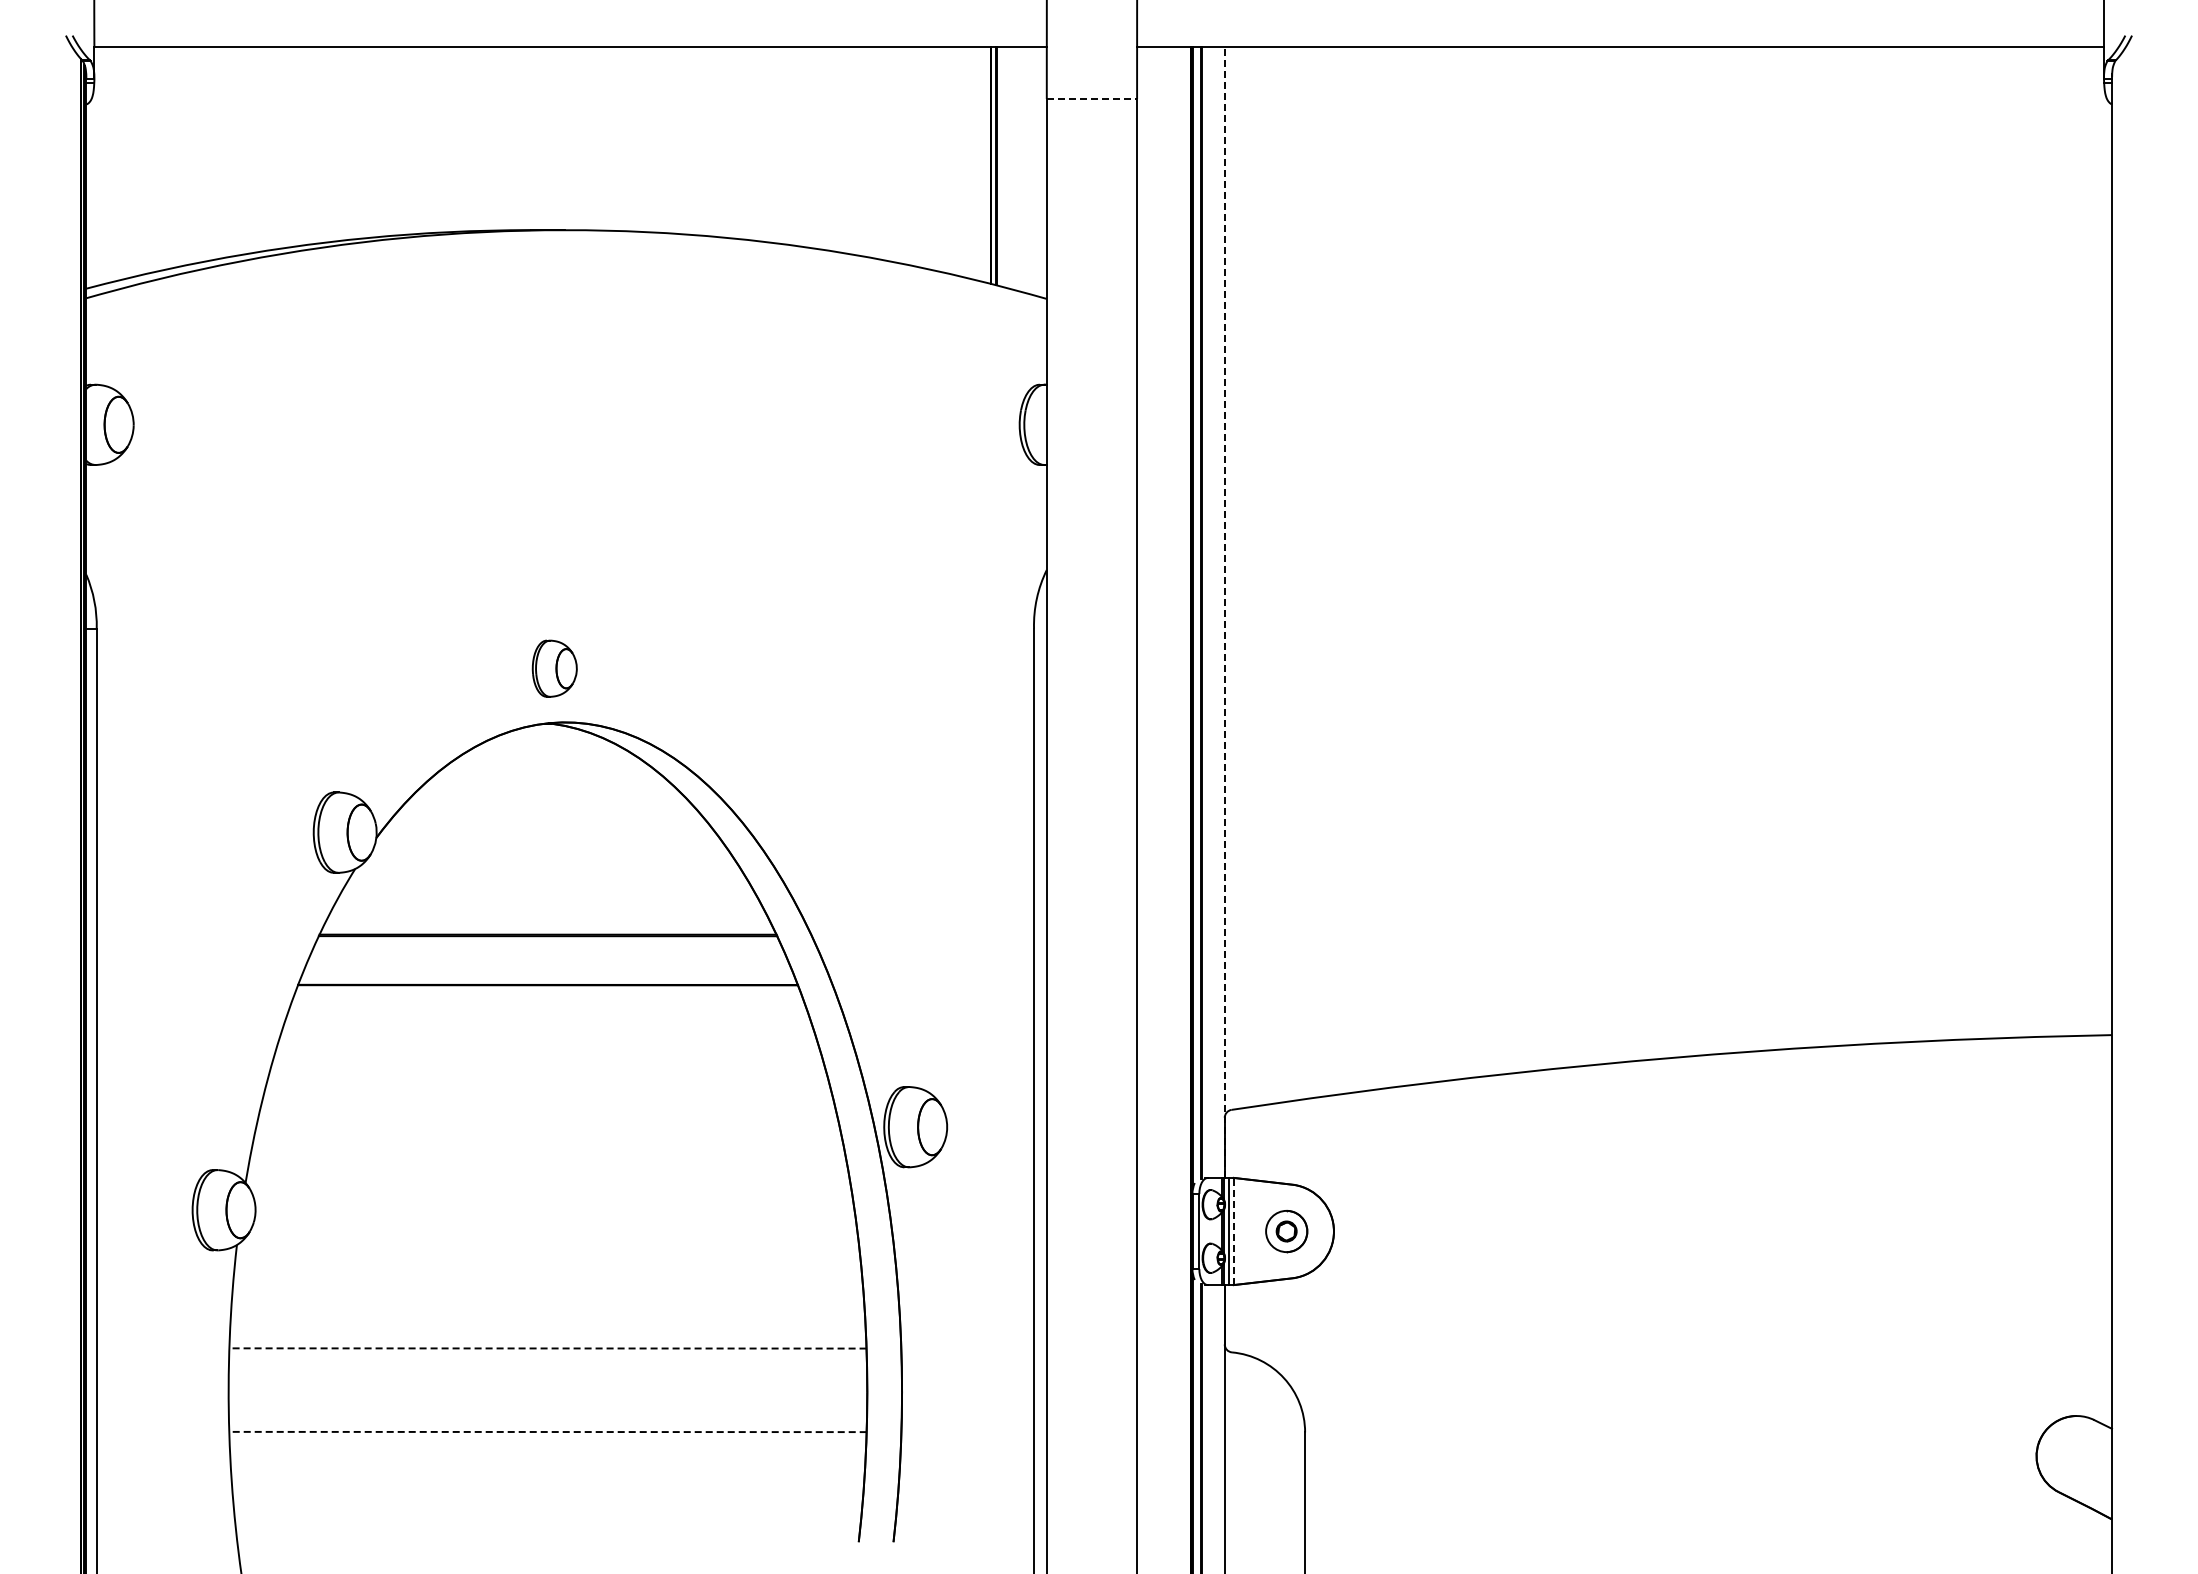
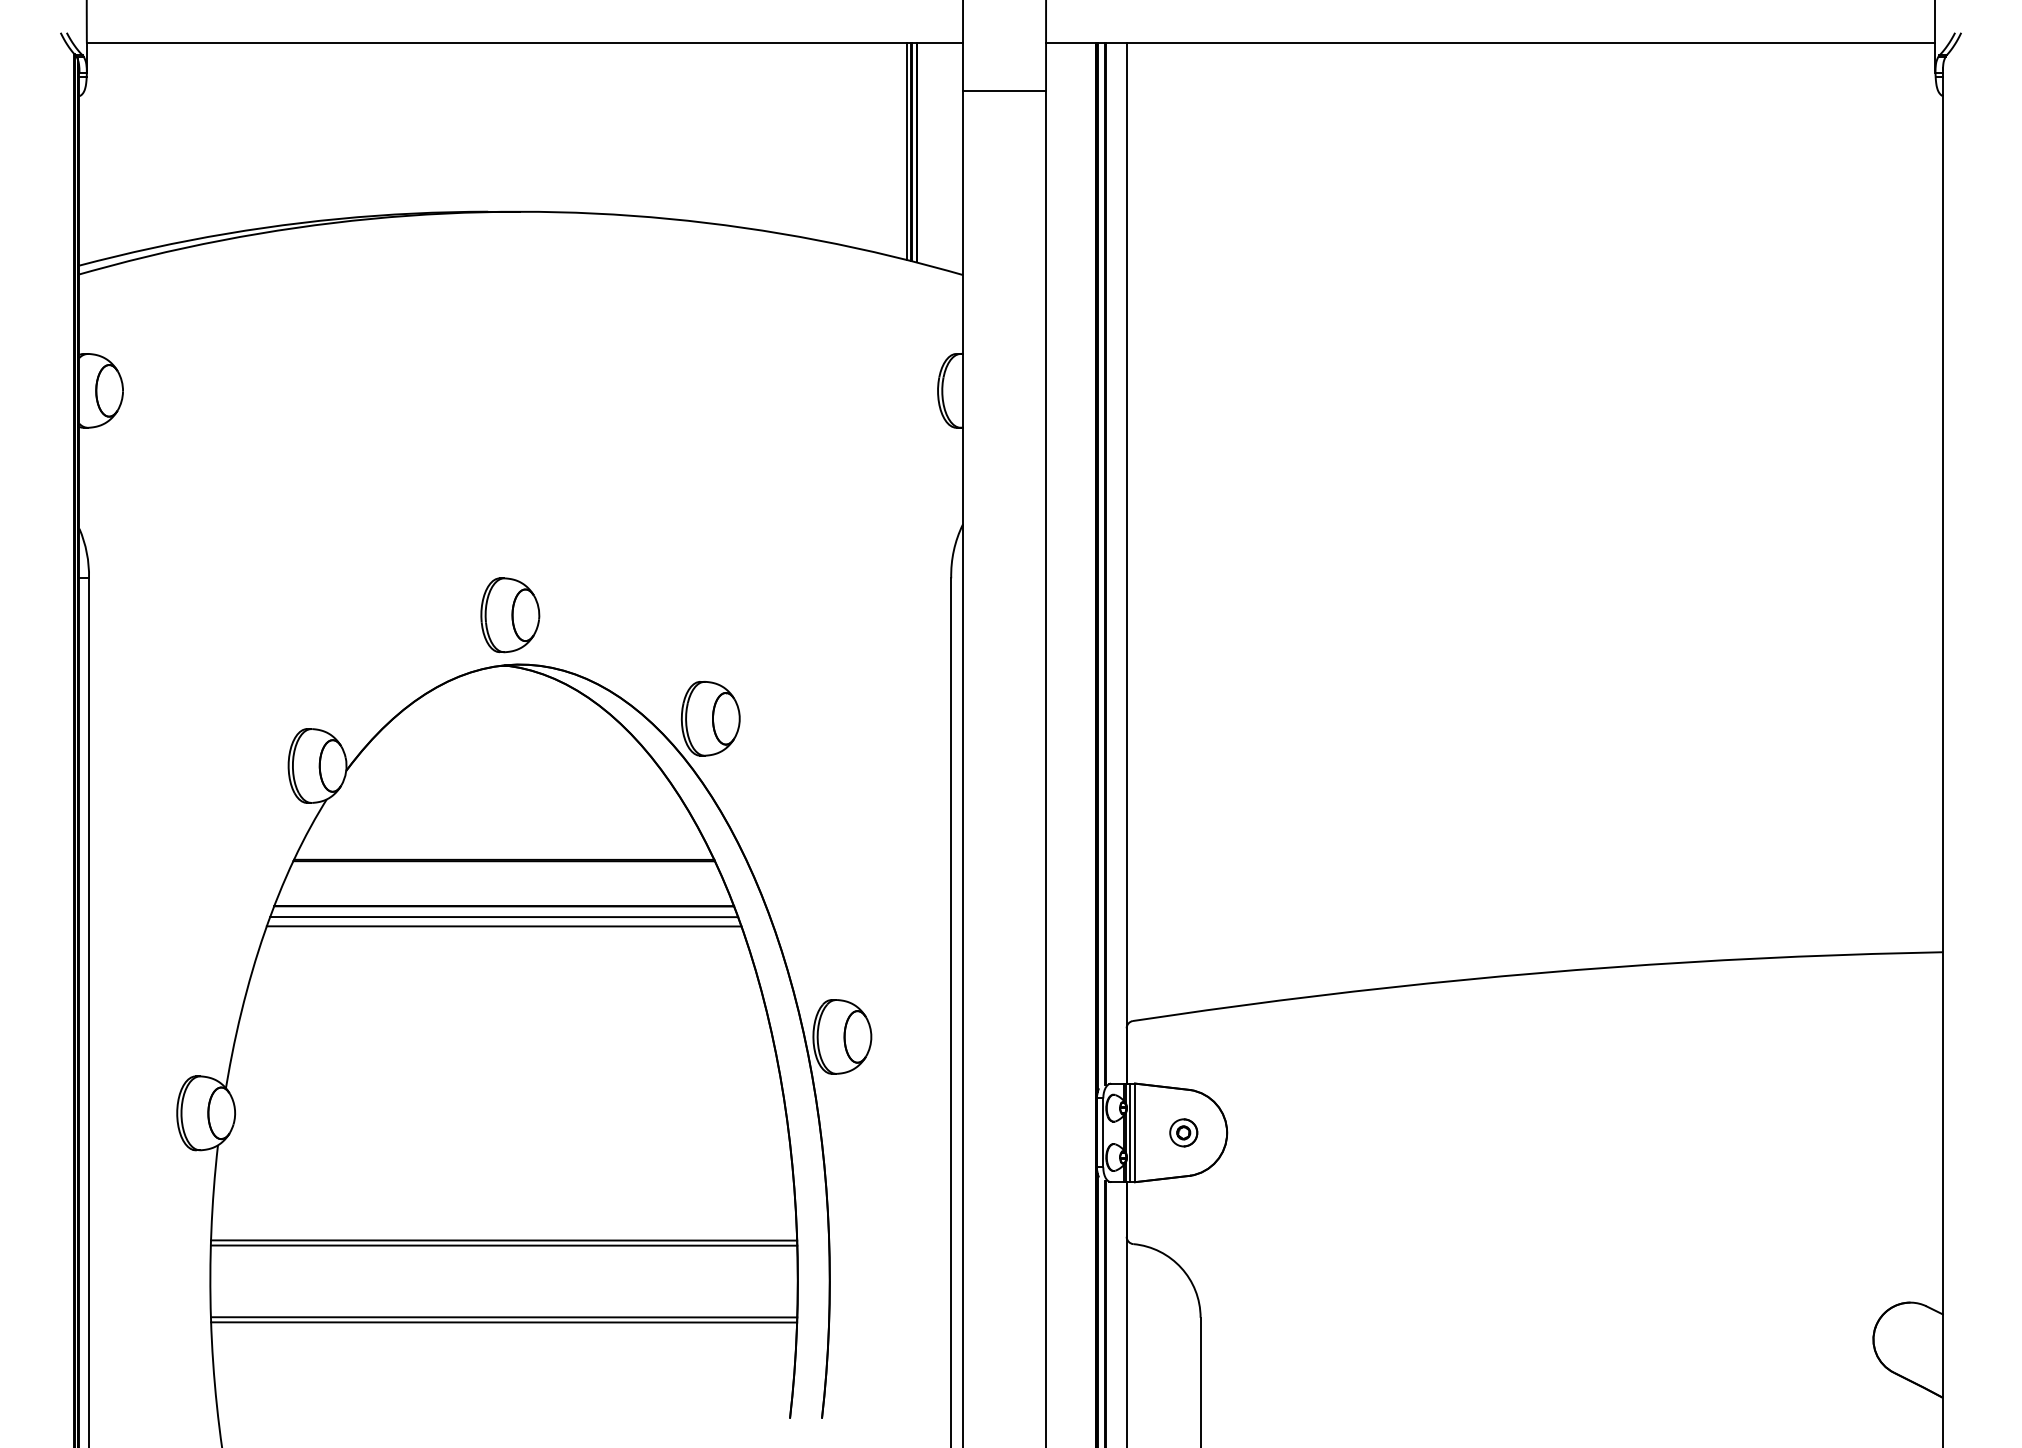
line: (1092, 98) -> (1005, 90), dashed -> solid
line: (986, 164) -> (907, 151), added
line: (1224, 612) -> (1126, 563), dashed -> solid
part: (554, 668) -> (510, 614), size x1.43
part: (772, 781) -> (710, 718), added
line: (547, 996) -> (503, 916), added
line: (548, 1006) -> (504, 925), added
line: (1233, 1231) -> (1134, 1132), dashed -> solid
part: (1286, 1231) -> (1183, 1132), size x0.71
line: (548, 1348) -> (504, 1240), dashed -> solid
line: (547, 1353) -> (503, 1245), added
line: (548, 1432) -> (504, 1317), dashed -> solid
line: (547, 1437) -> (503, 1322), added

